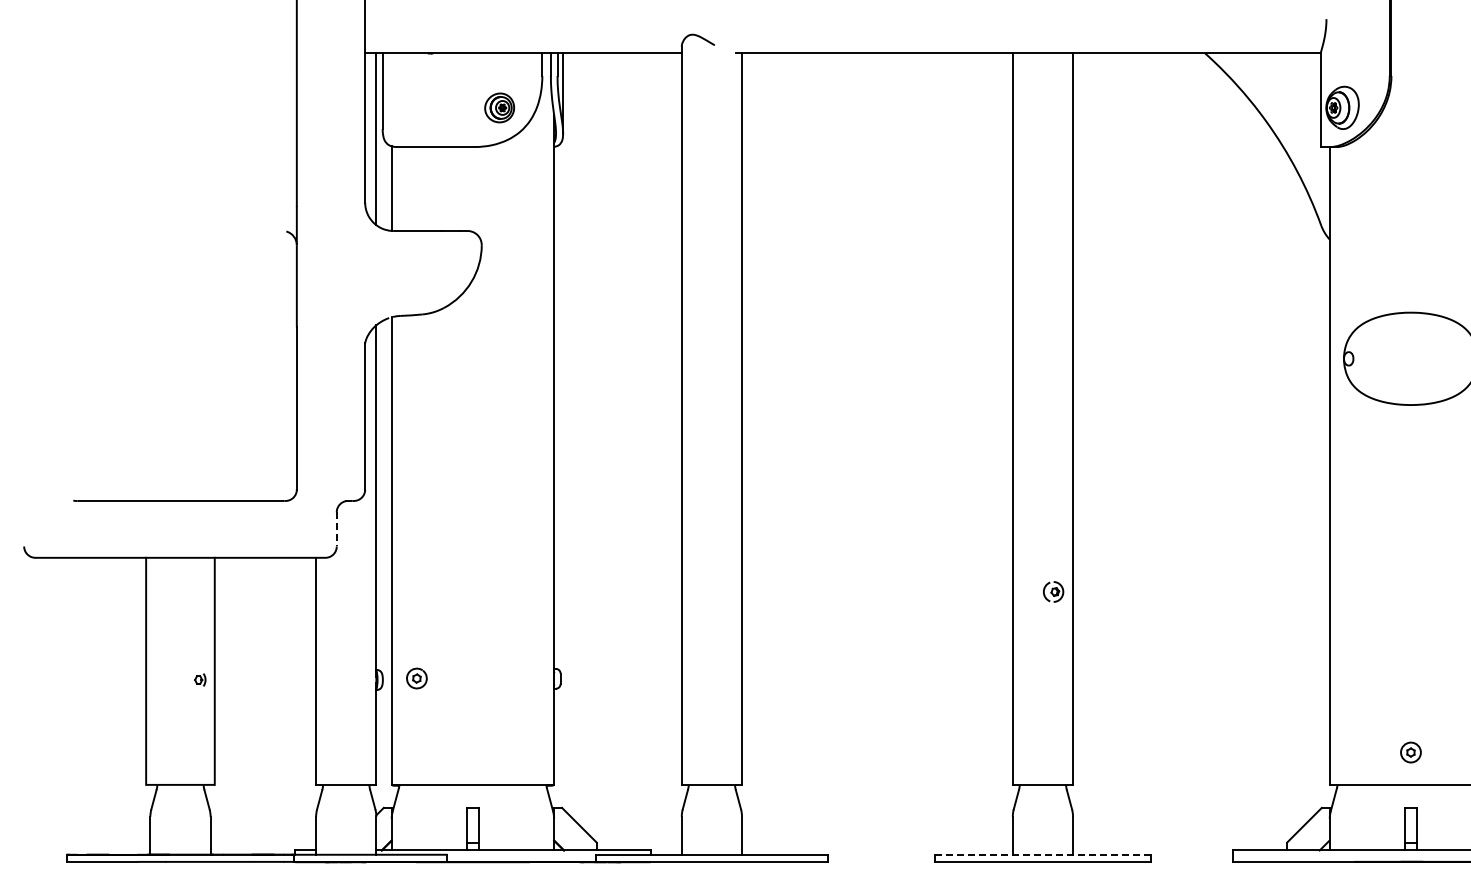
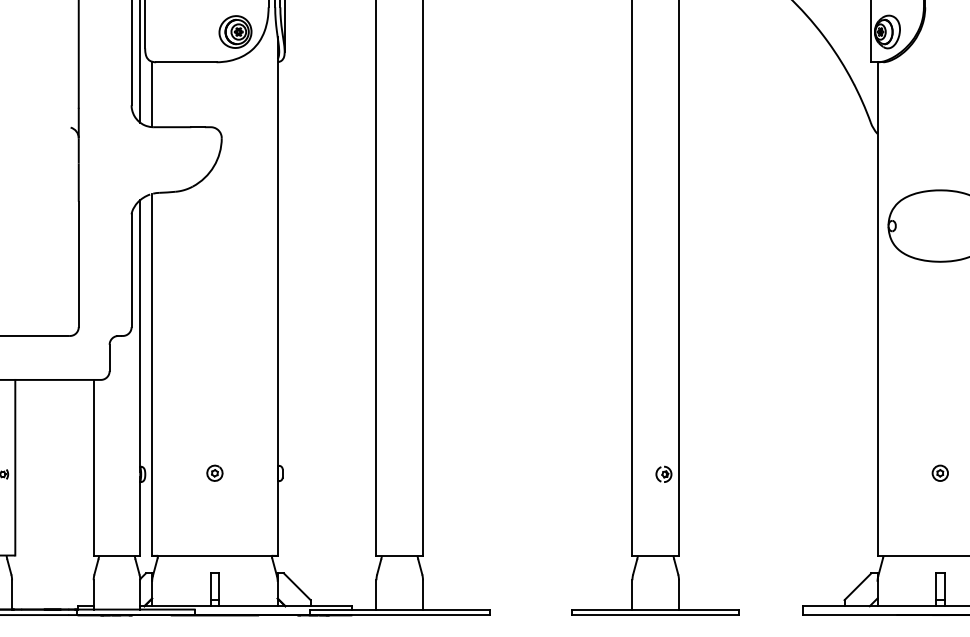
part: (499, 107) -> (235, 31), size x1.43
line: (336, 529) -> (109, 358), dashed -> solid
part: (1053, 591) -> (663, 474), moved
part: (416, 678) -> (214, 473), moved
part: (1410, 752) -> (939, 473), moved
line: (1042, 854) -> (655, 609), dashed -> solid

